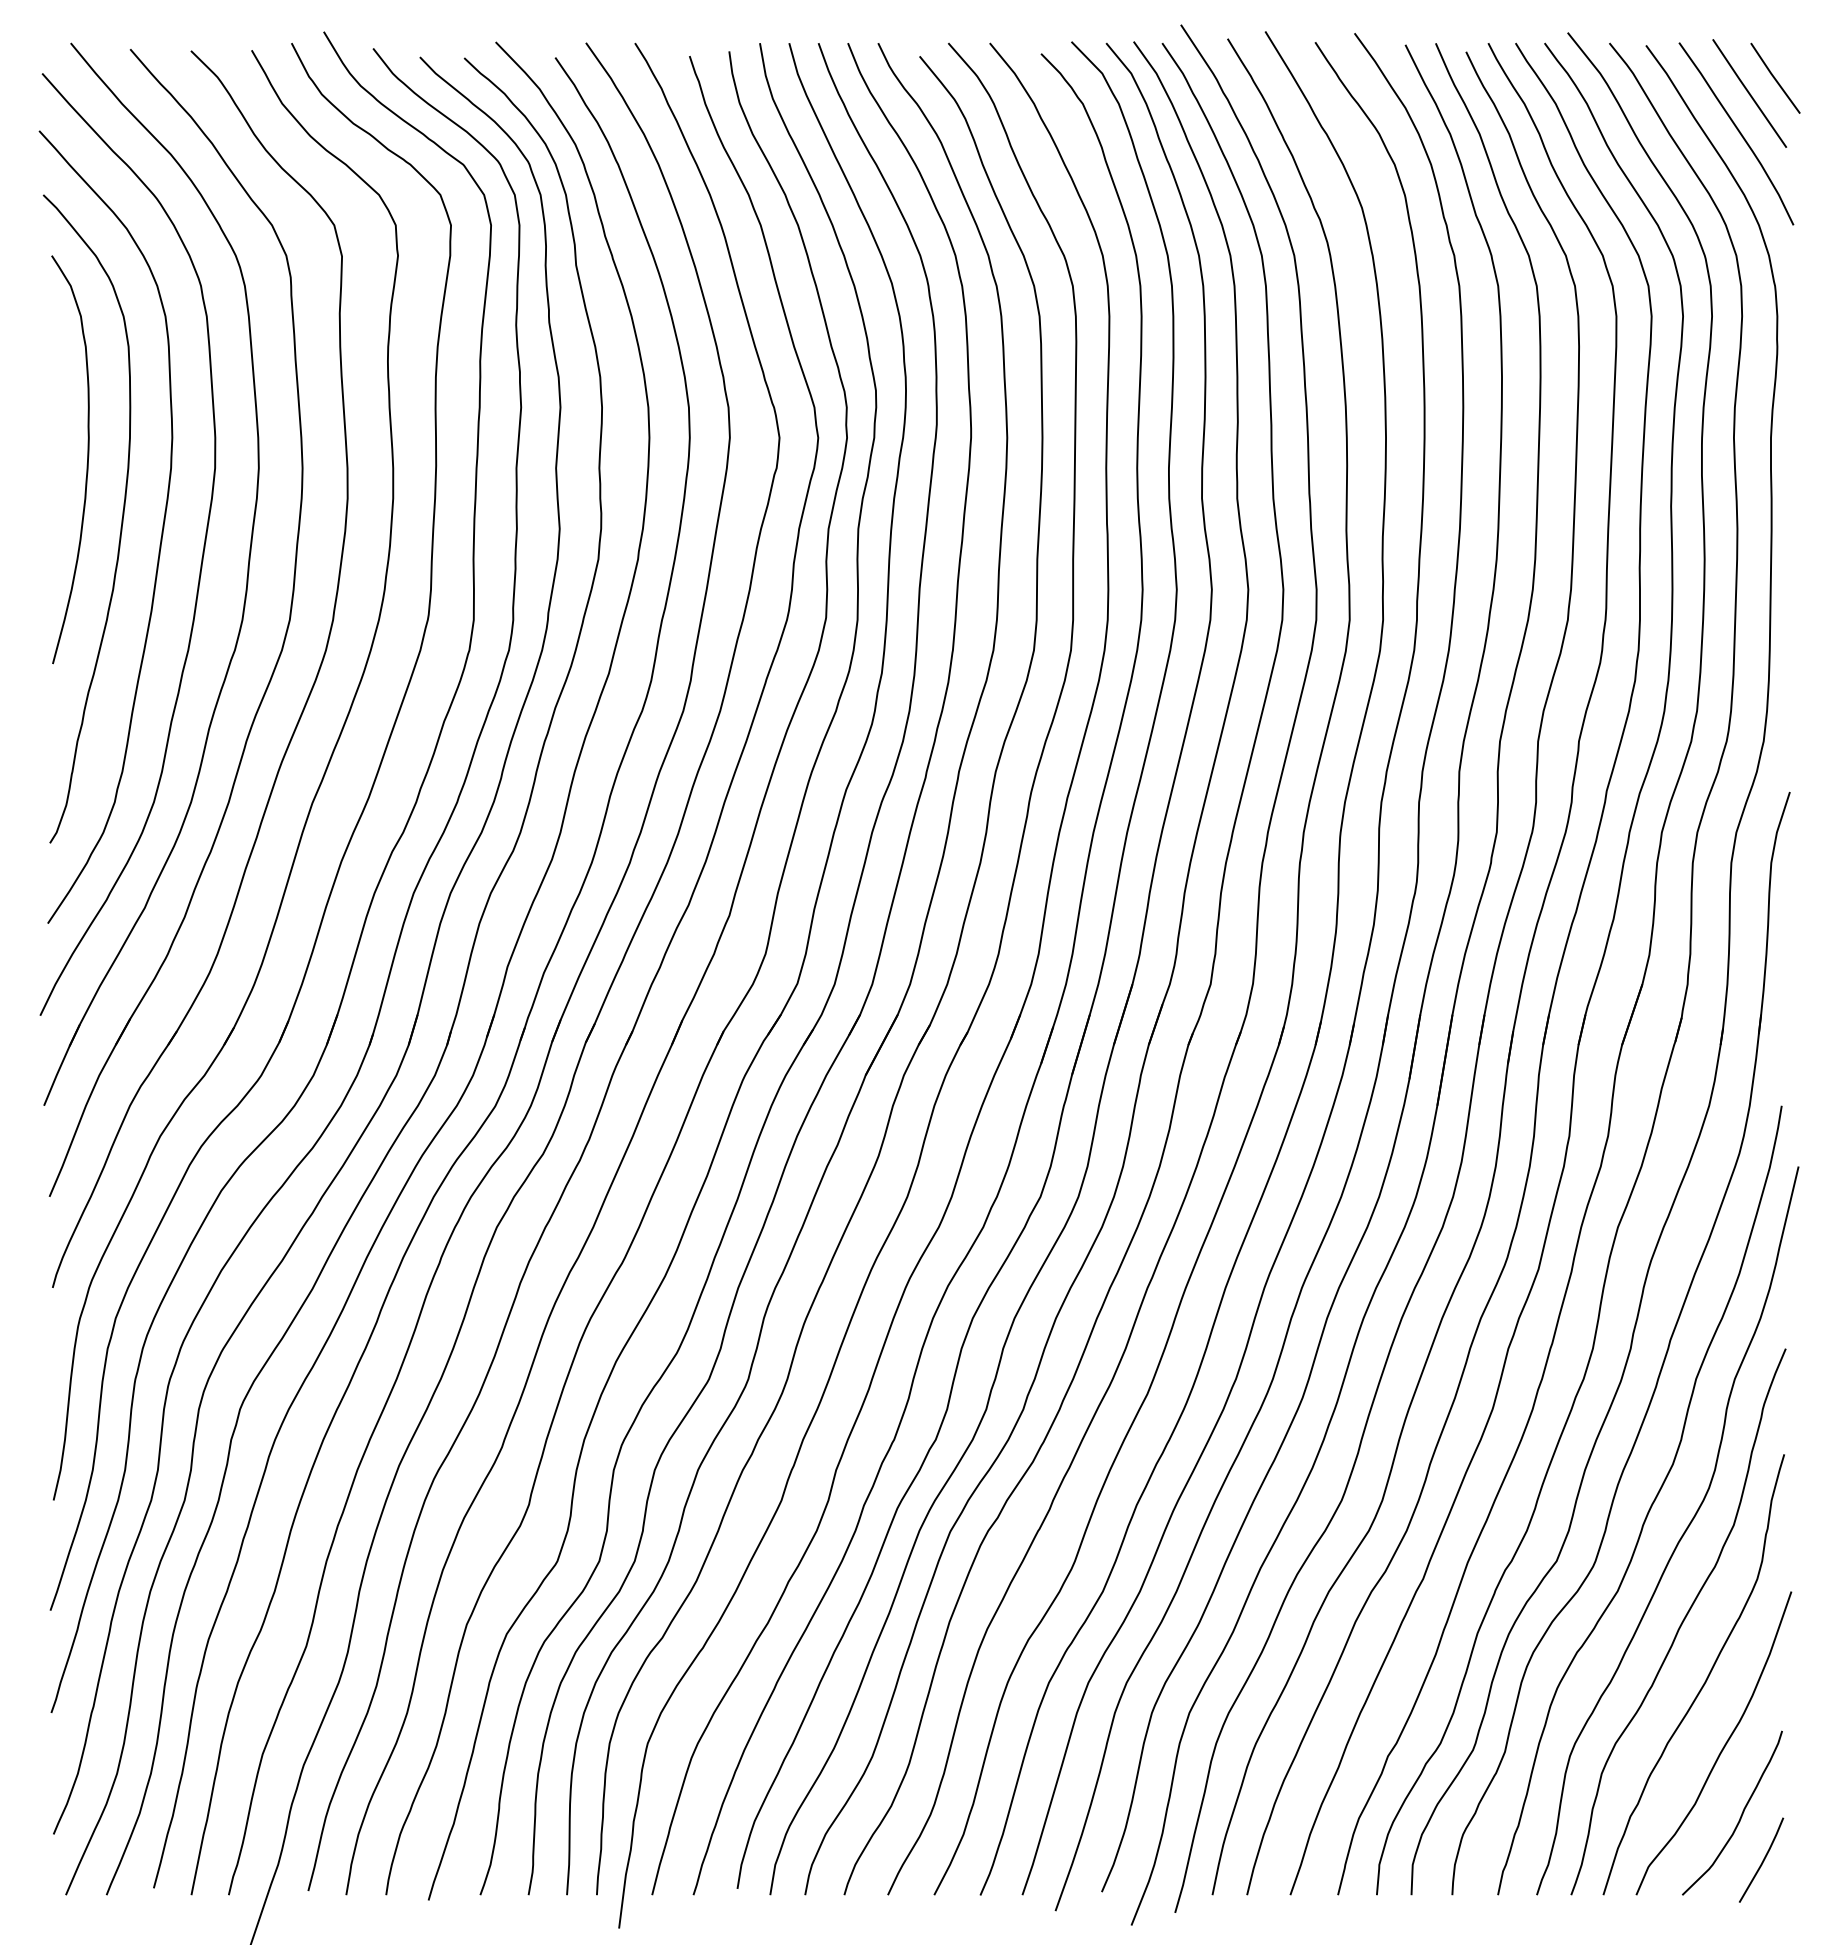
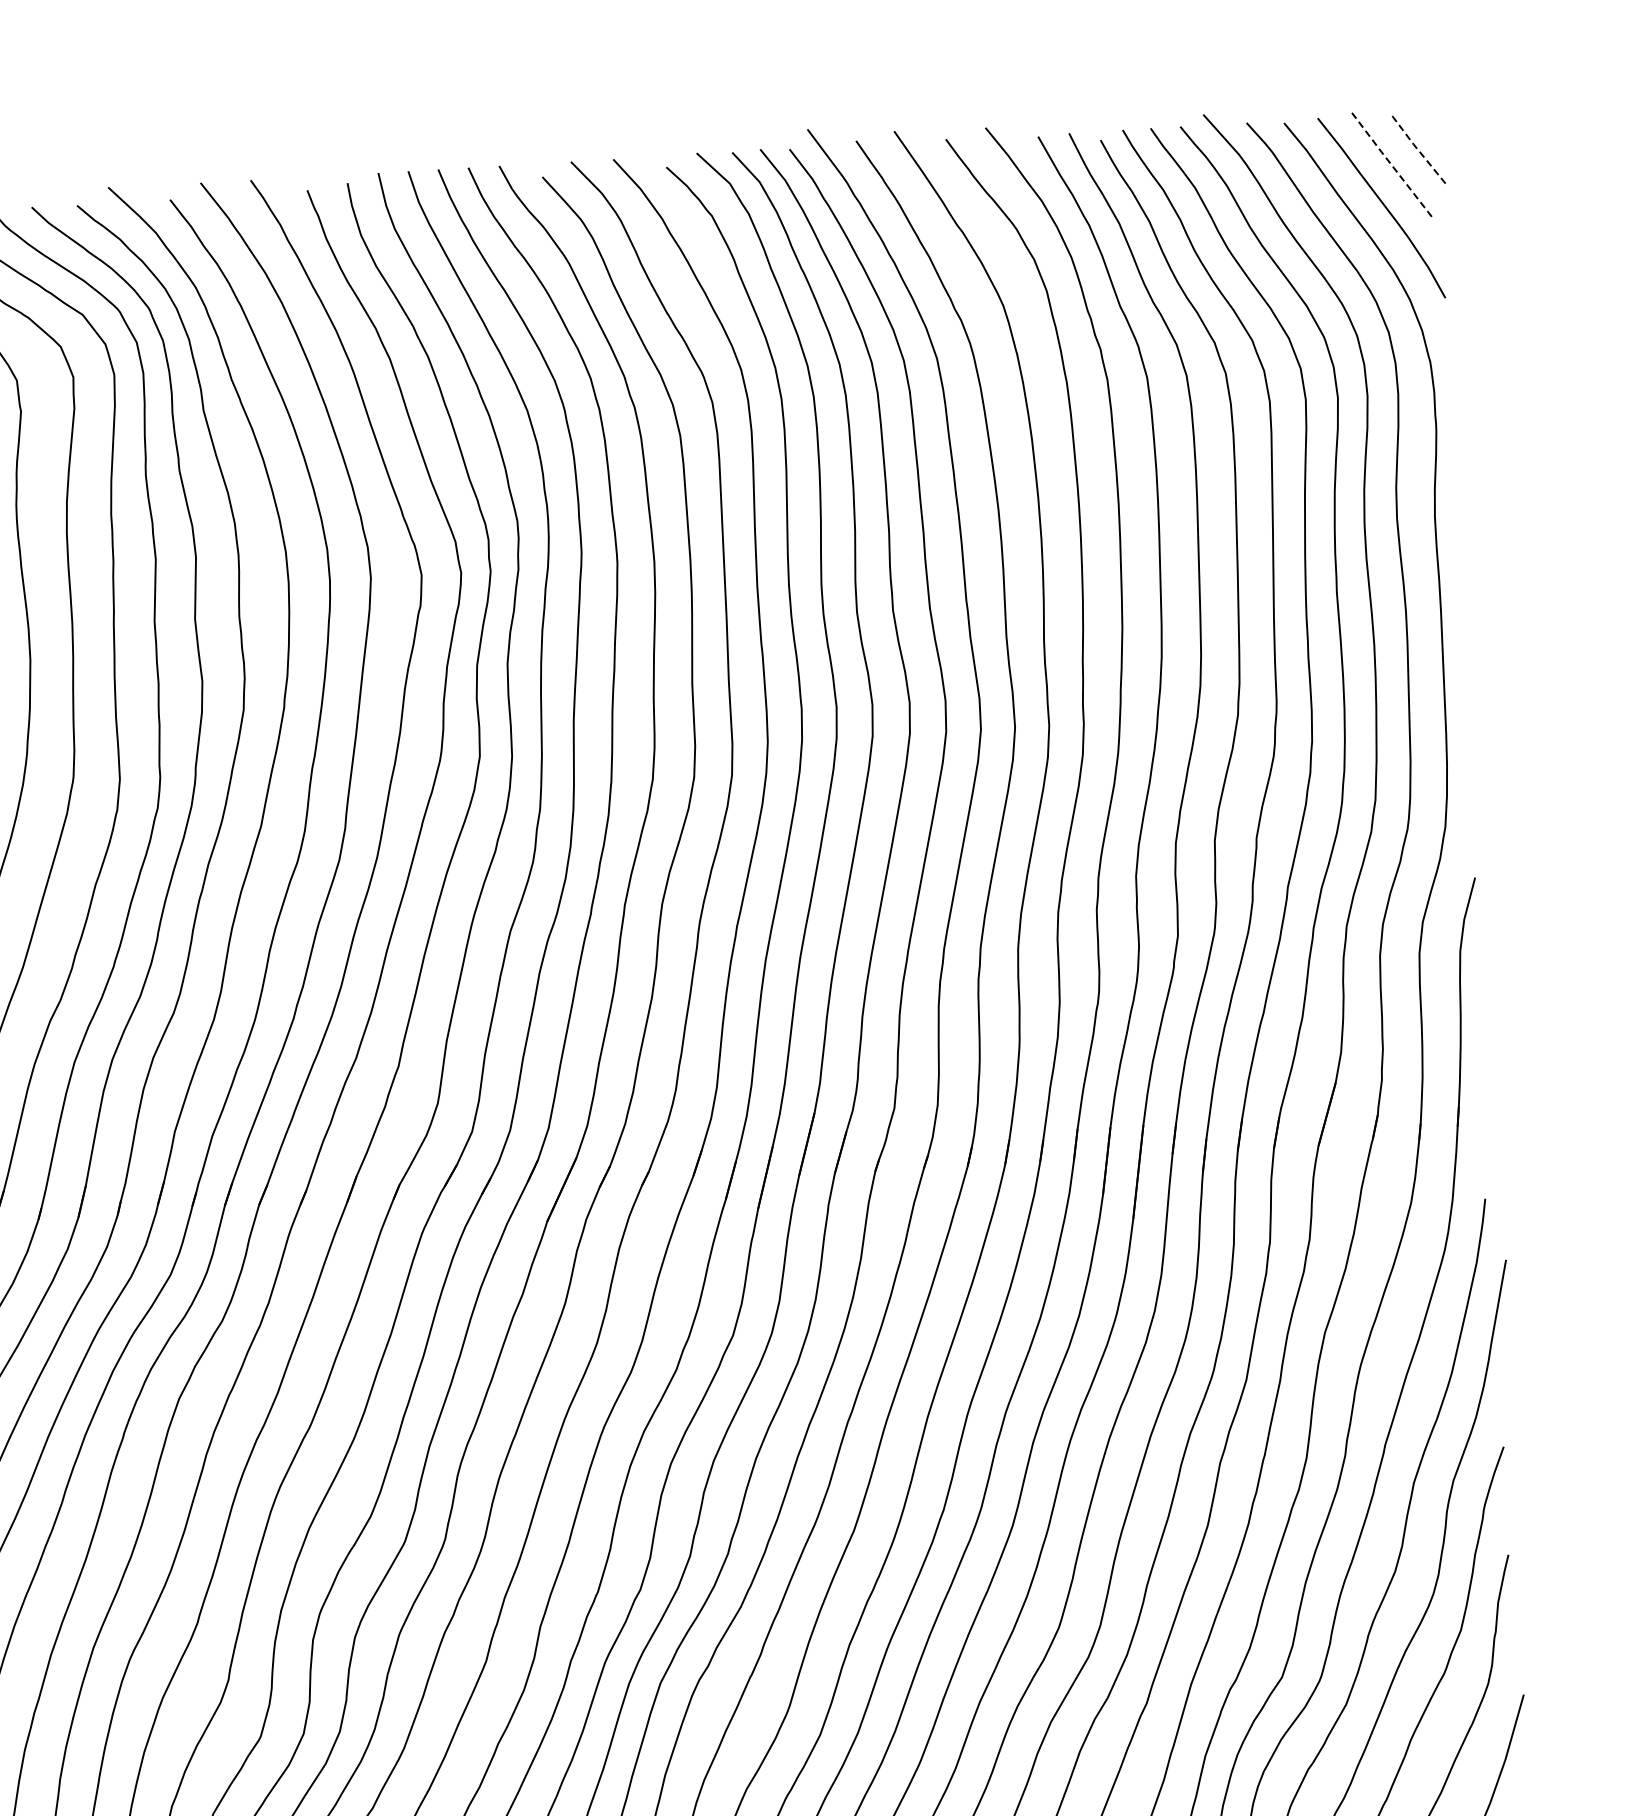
line: (1774, 78) -> (1417, 149), solid -> dashed
line: (1749, 93) -> (1392, 166), solid -> dashed

